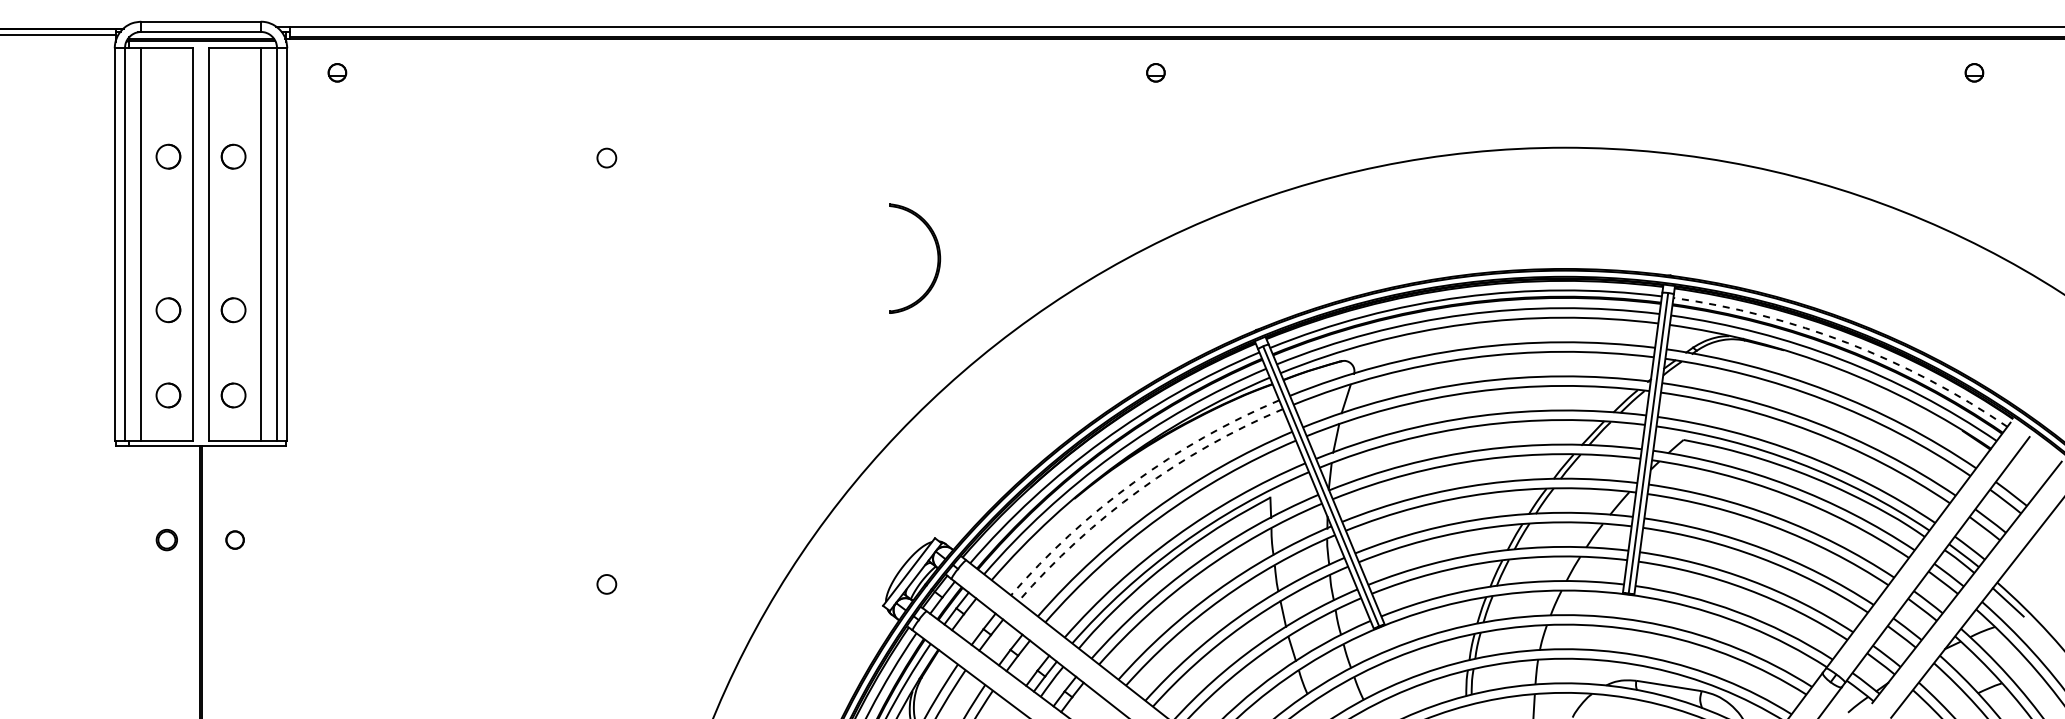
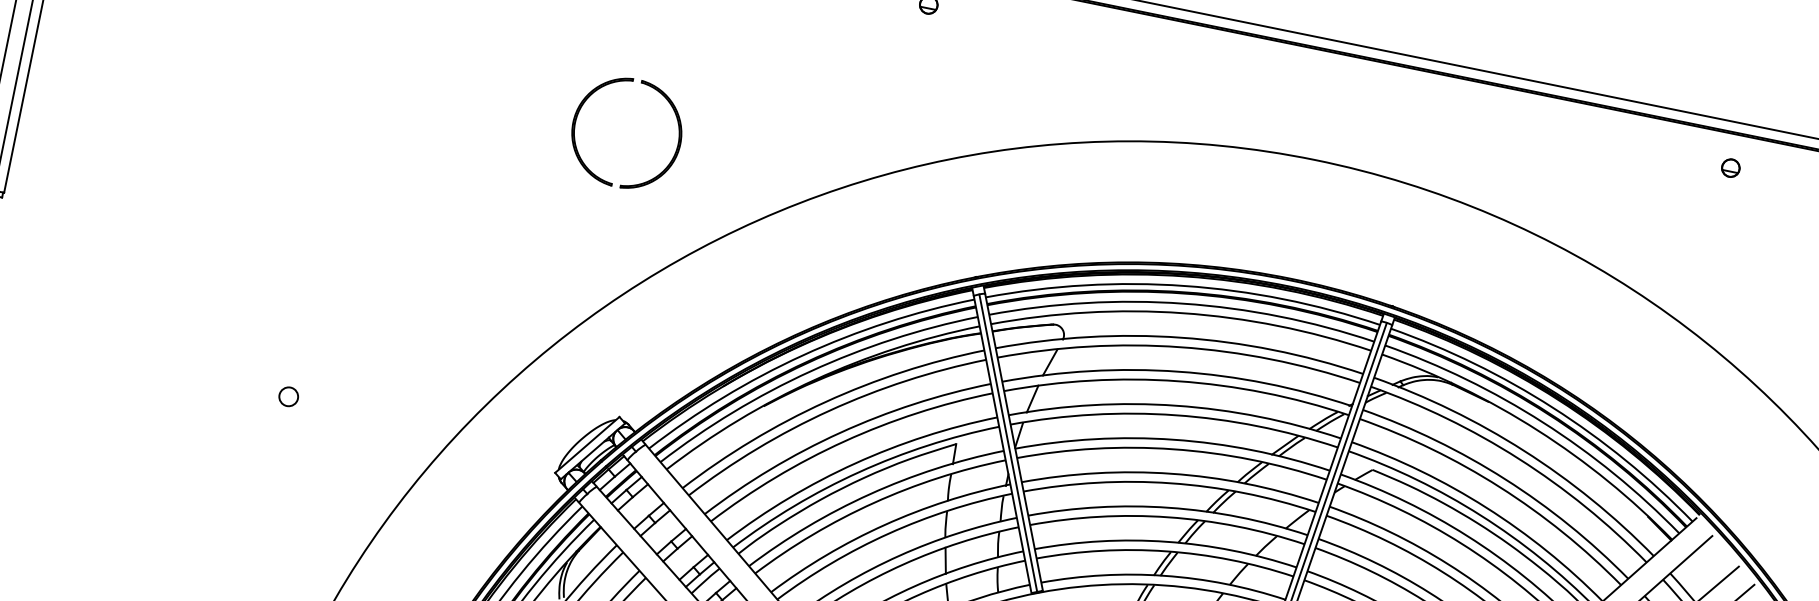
part: (834, 252) -> (577, 116), added
arc: (1847, 343) -> (1552, 408), dashed -> solid
arc: (1133, 482) -> (825, 401), dashed -> solid
arc: (1139, 490) -> (829, 410), dashed -> solid

